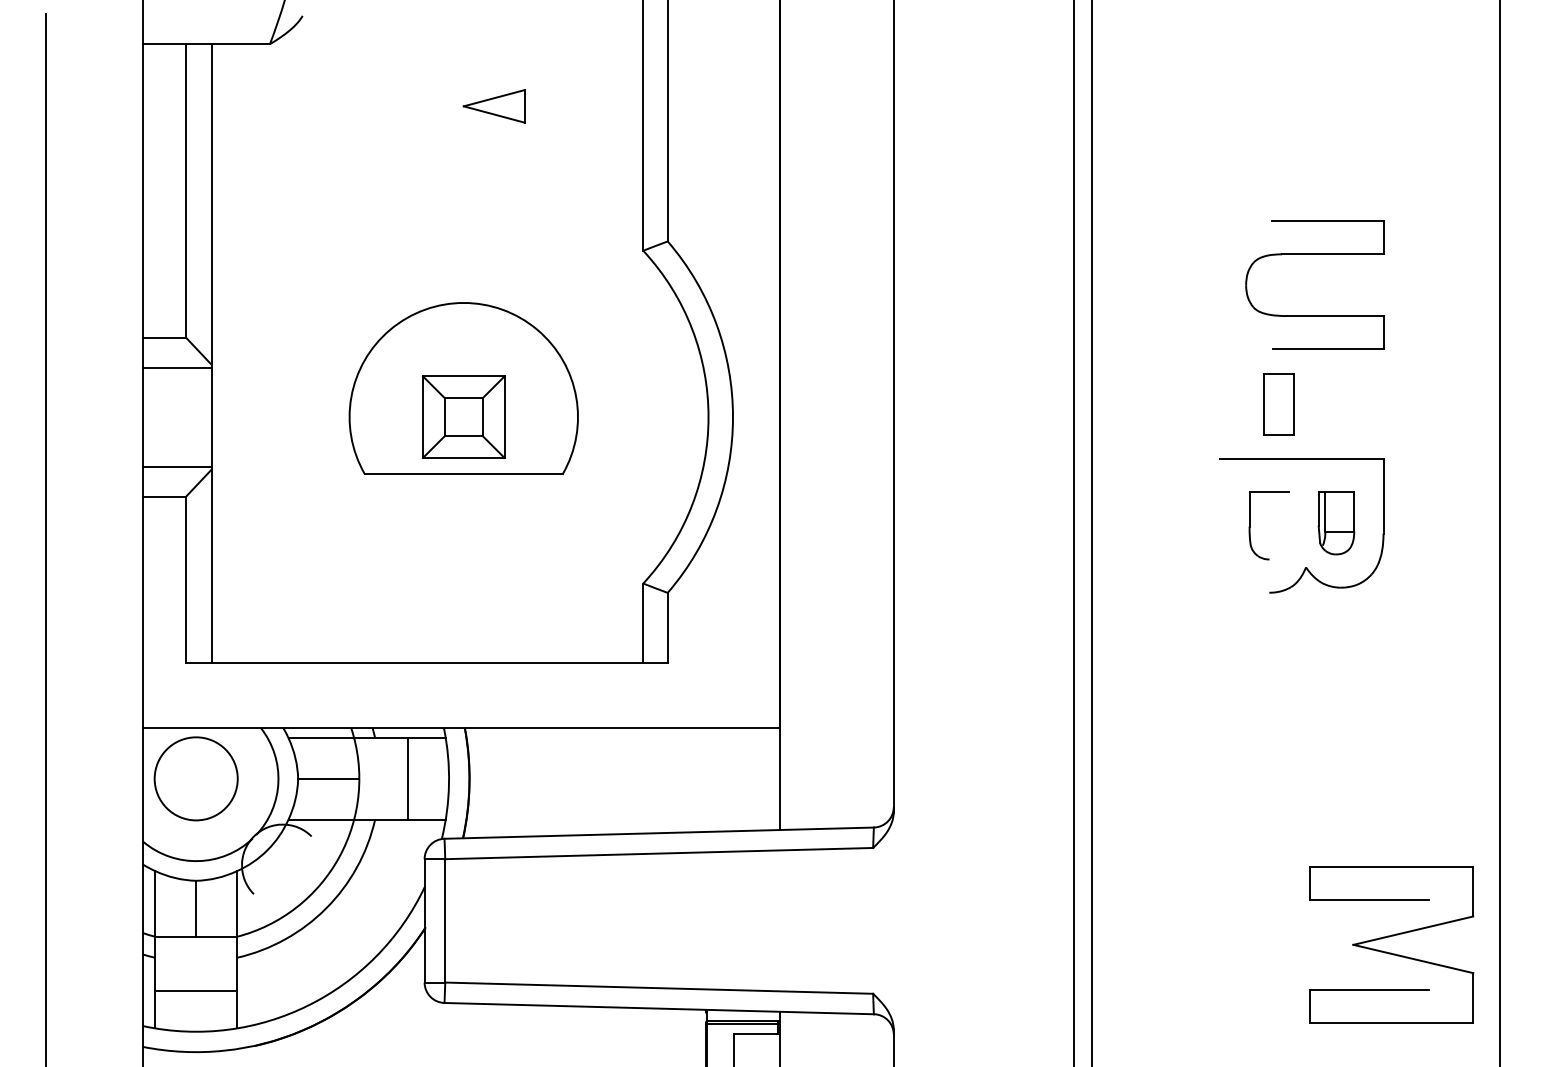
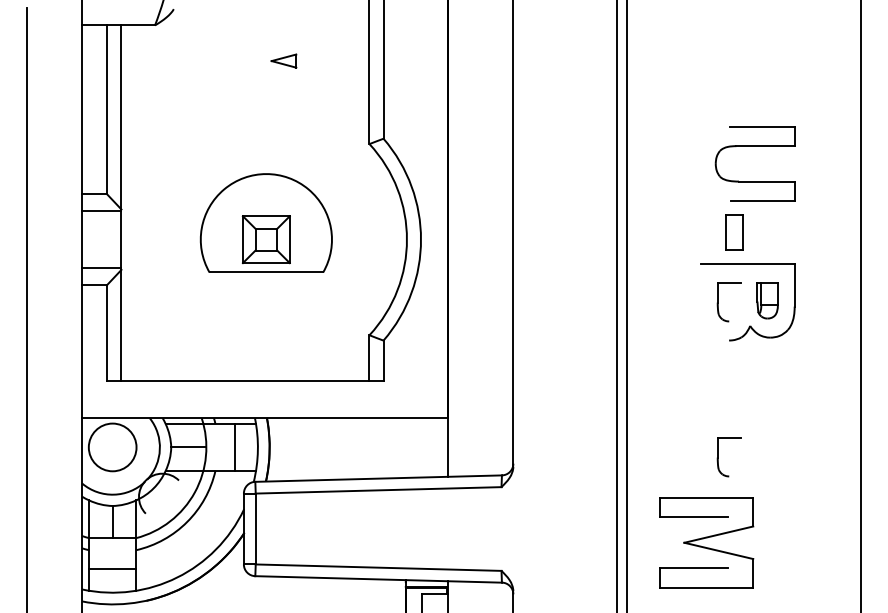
part: (493, 105) -> (283, 60), size x0.7
part: (1250, 796) -> (718, 457), added
part: (1391, 944) -> (706, 542), moved

